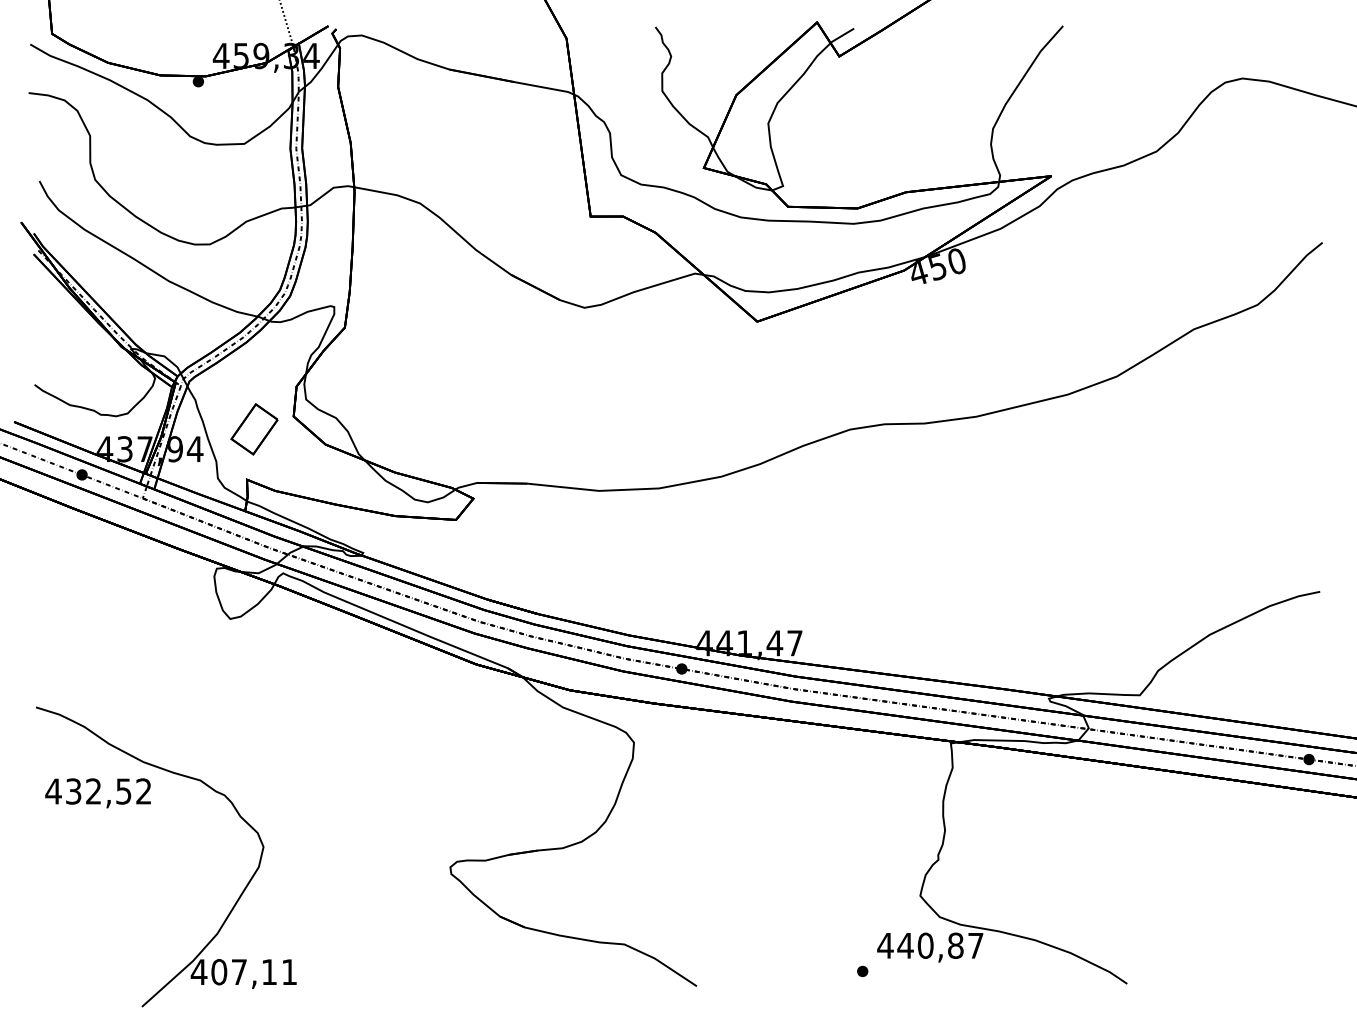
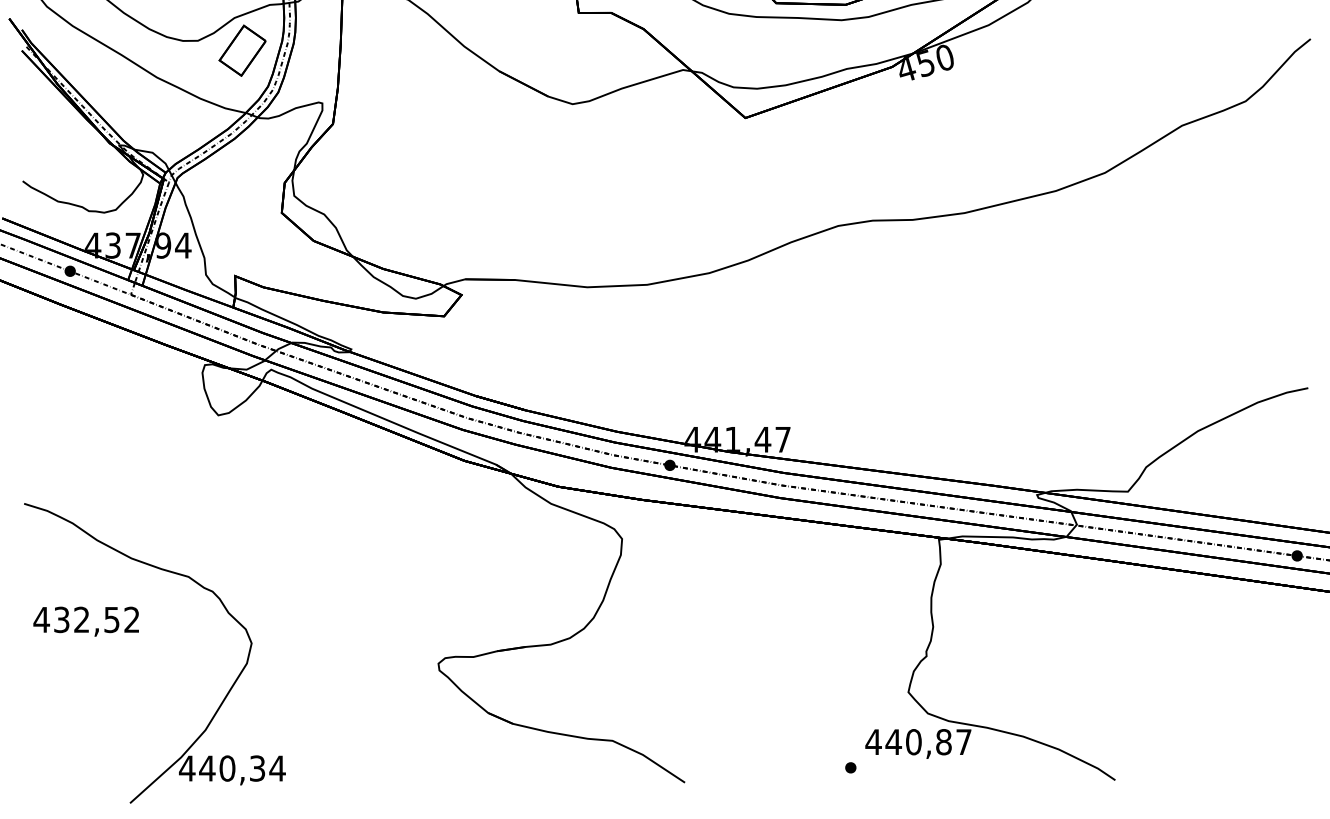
part: (254, 429) -> (242, 50), moved
text: (97, 793) -> (85, 621), moved
text: (253, 972) -> (241, 768), 407,11 -> 440,34

